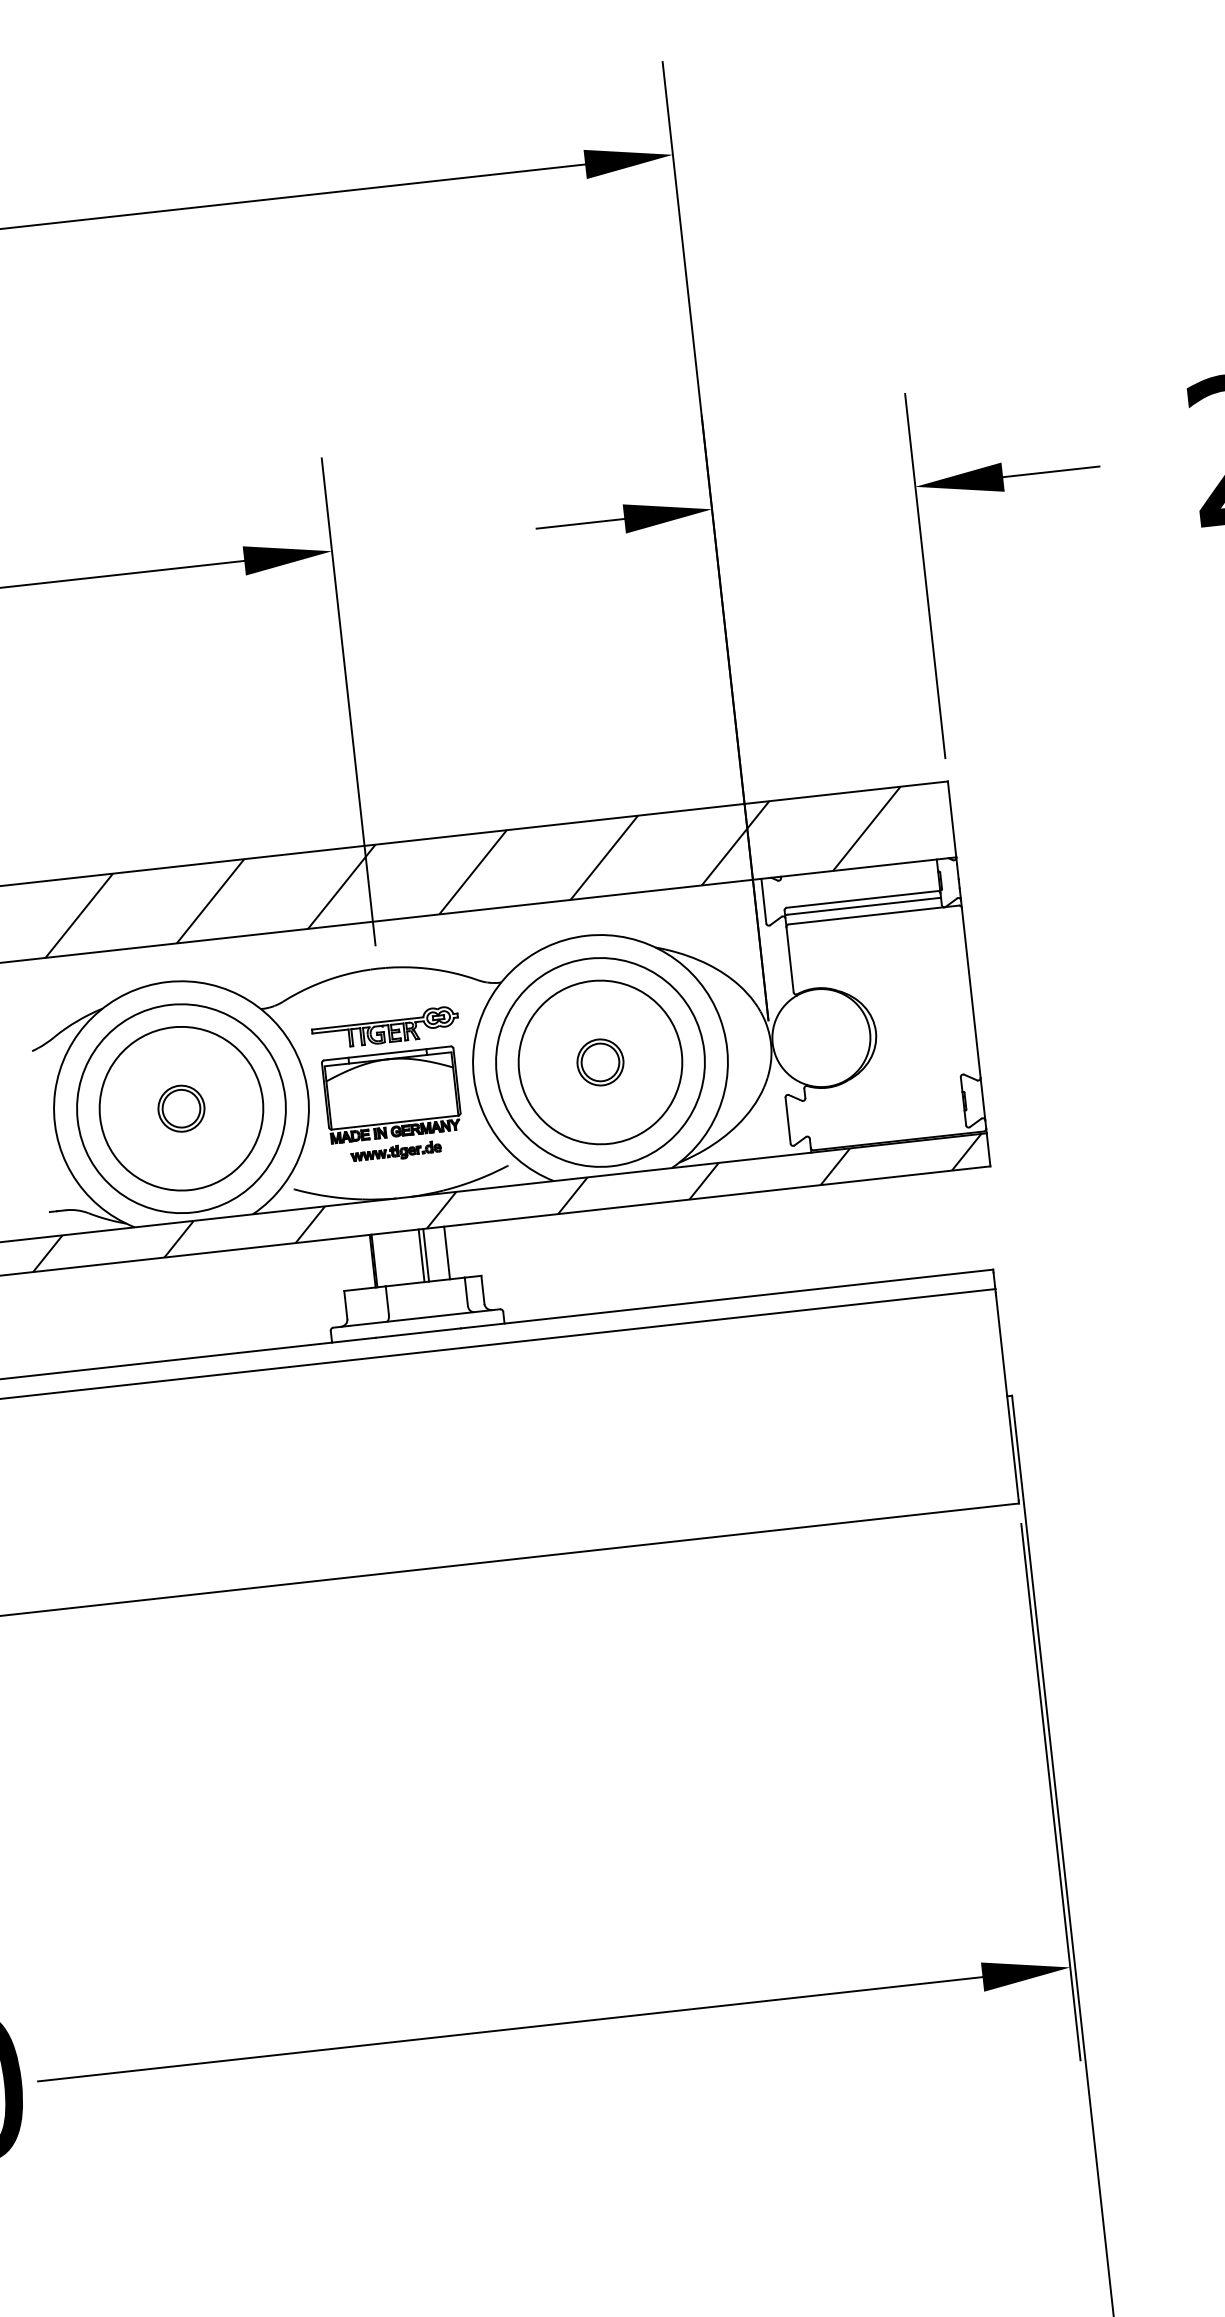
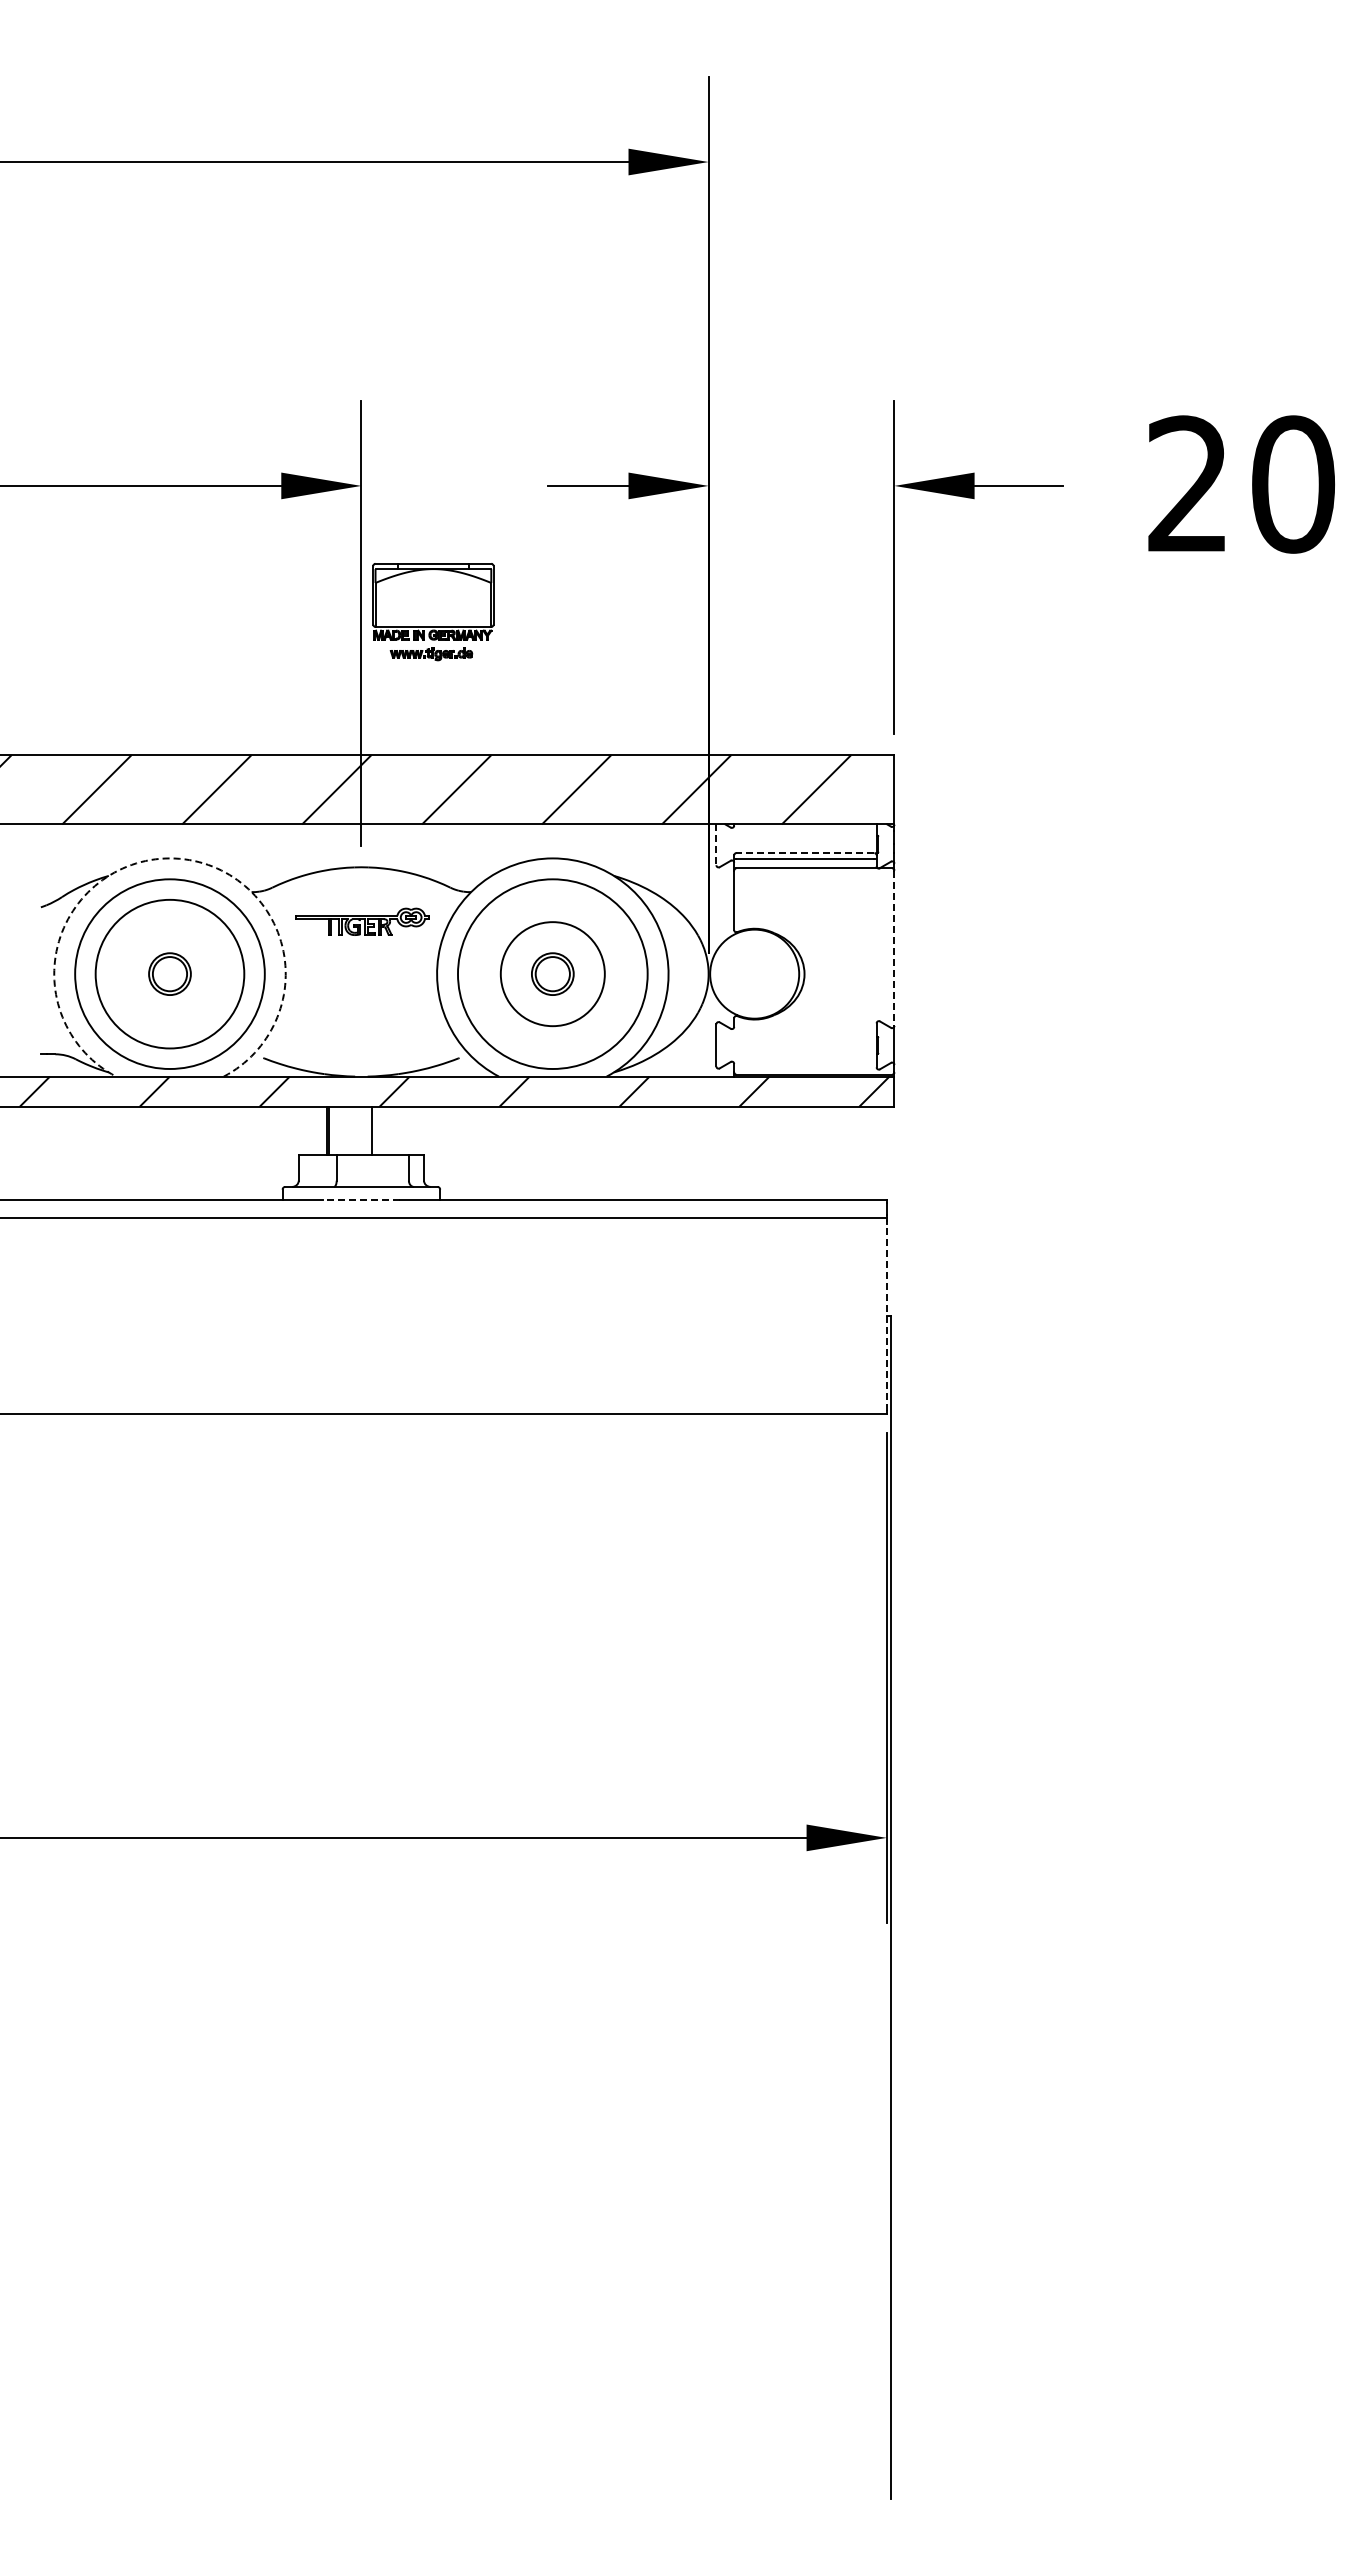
line: (861, 900) -> (804, 853), solid -> dashed
line: (764, 901) -> (716, 845), solid -> dashed
arc: (166, 982) -> (169, 858), solid -> dashed
line: (971, 993) -> (894, 948), solid -> dashed
circle: (600, 1061) -> (552, 973), size x0.7
part: (393, 1106) -> (433, 612), moved
line: (447, 1252) -> (395, 1130), removed
line: (426, 1254) -> (376, 1130), removed
line: (418, 1333) -> (361, 1200), solid -> dashed
line: (1007, 1397) -> (886, 1317), solid -> dashed

